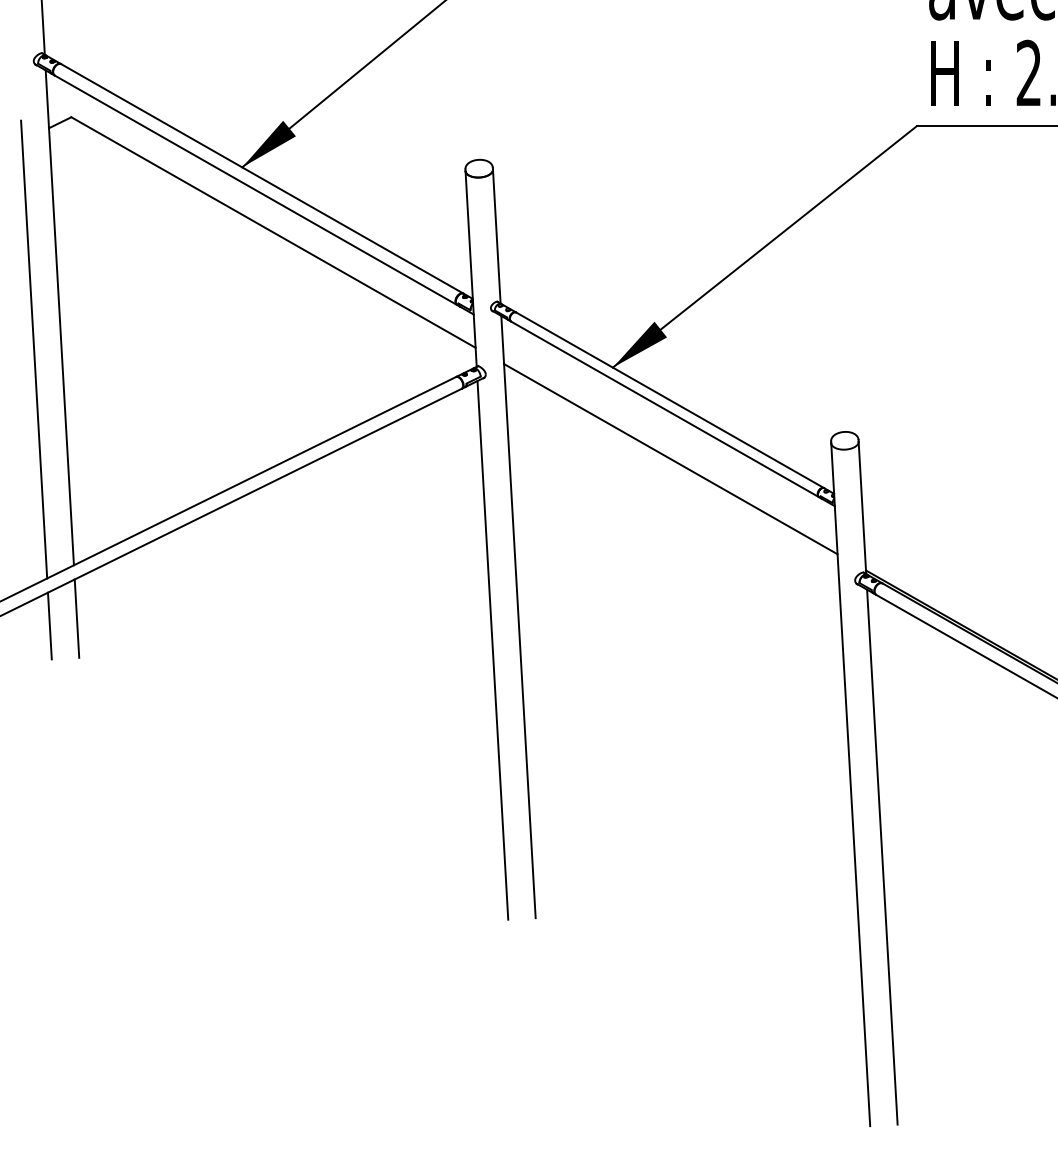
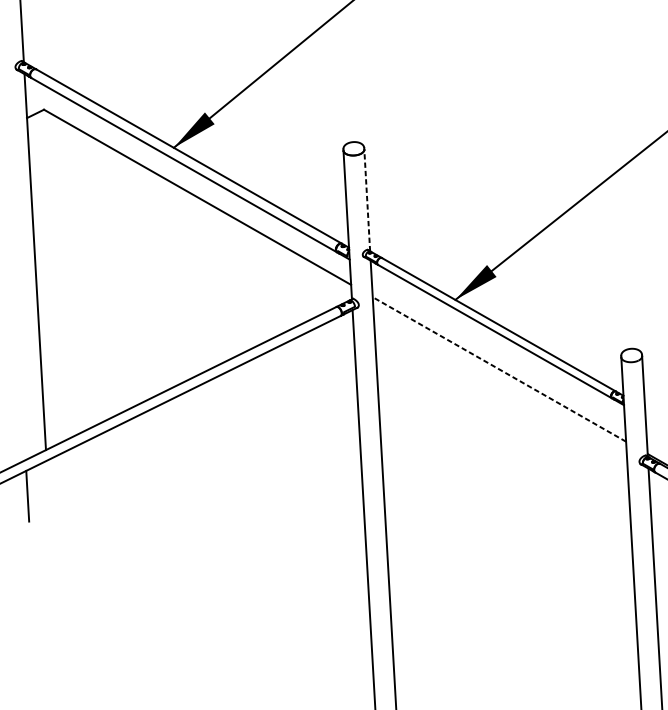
line: (496, 236) -> (367, 200), solid -> dashed
line: (34, 349) -> (16, 286), removed
line: (670, 459) -> (499, 369), solid -> dashed
line: (76, 618) -> (47, 490), removed

